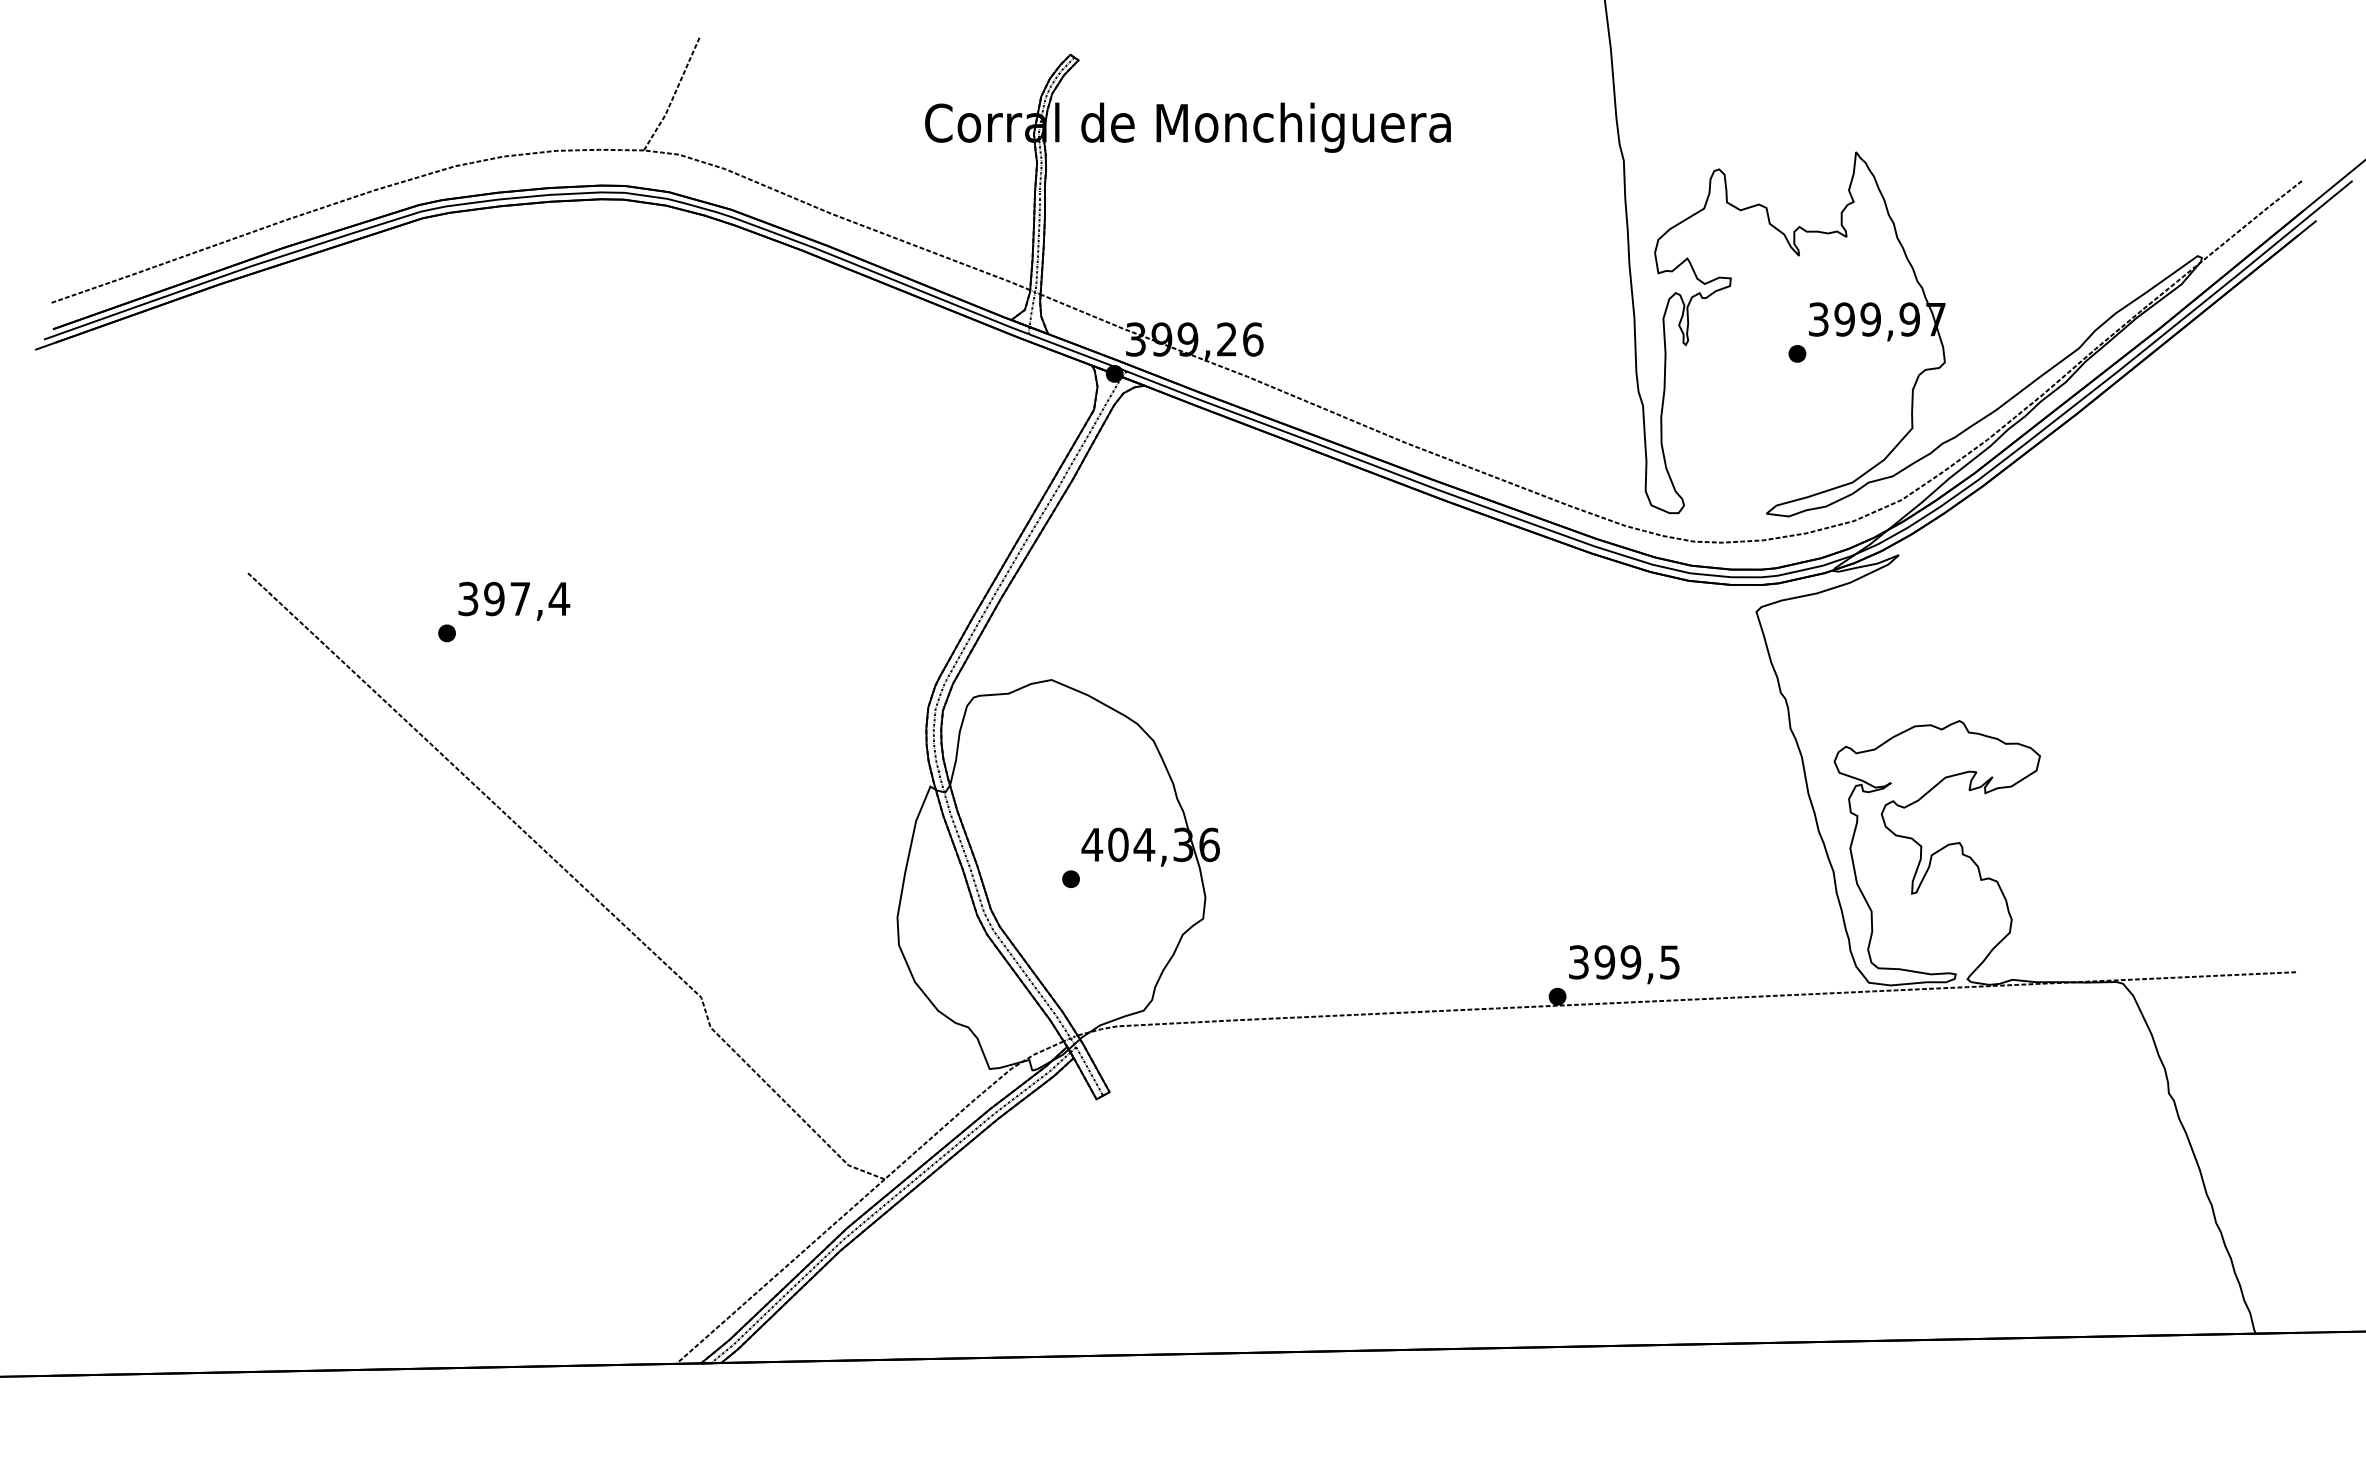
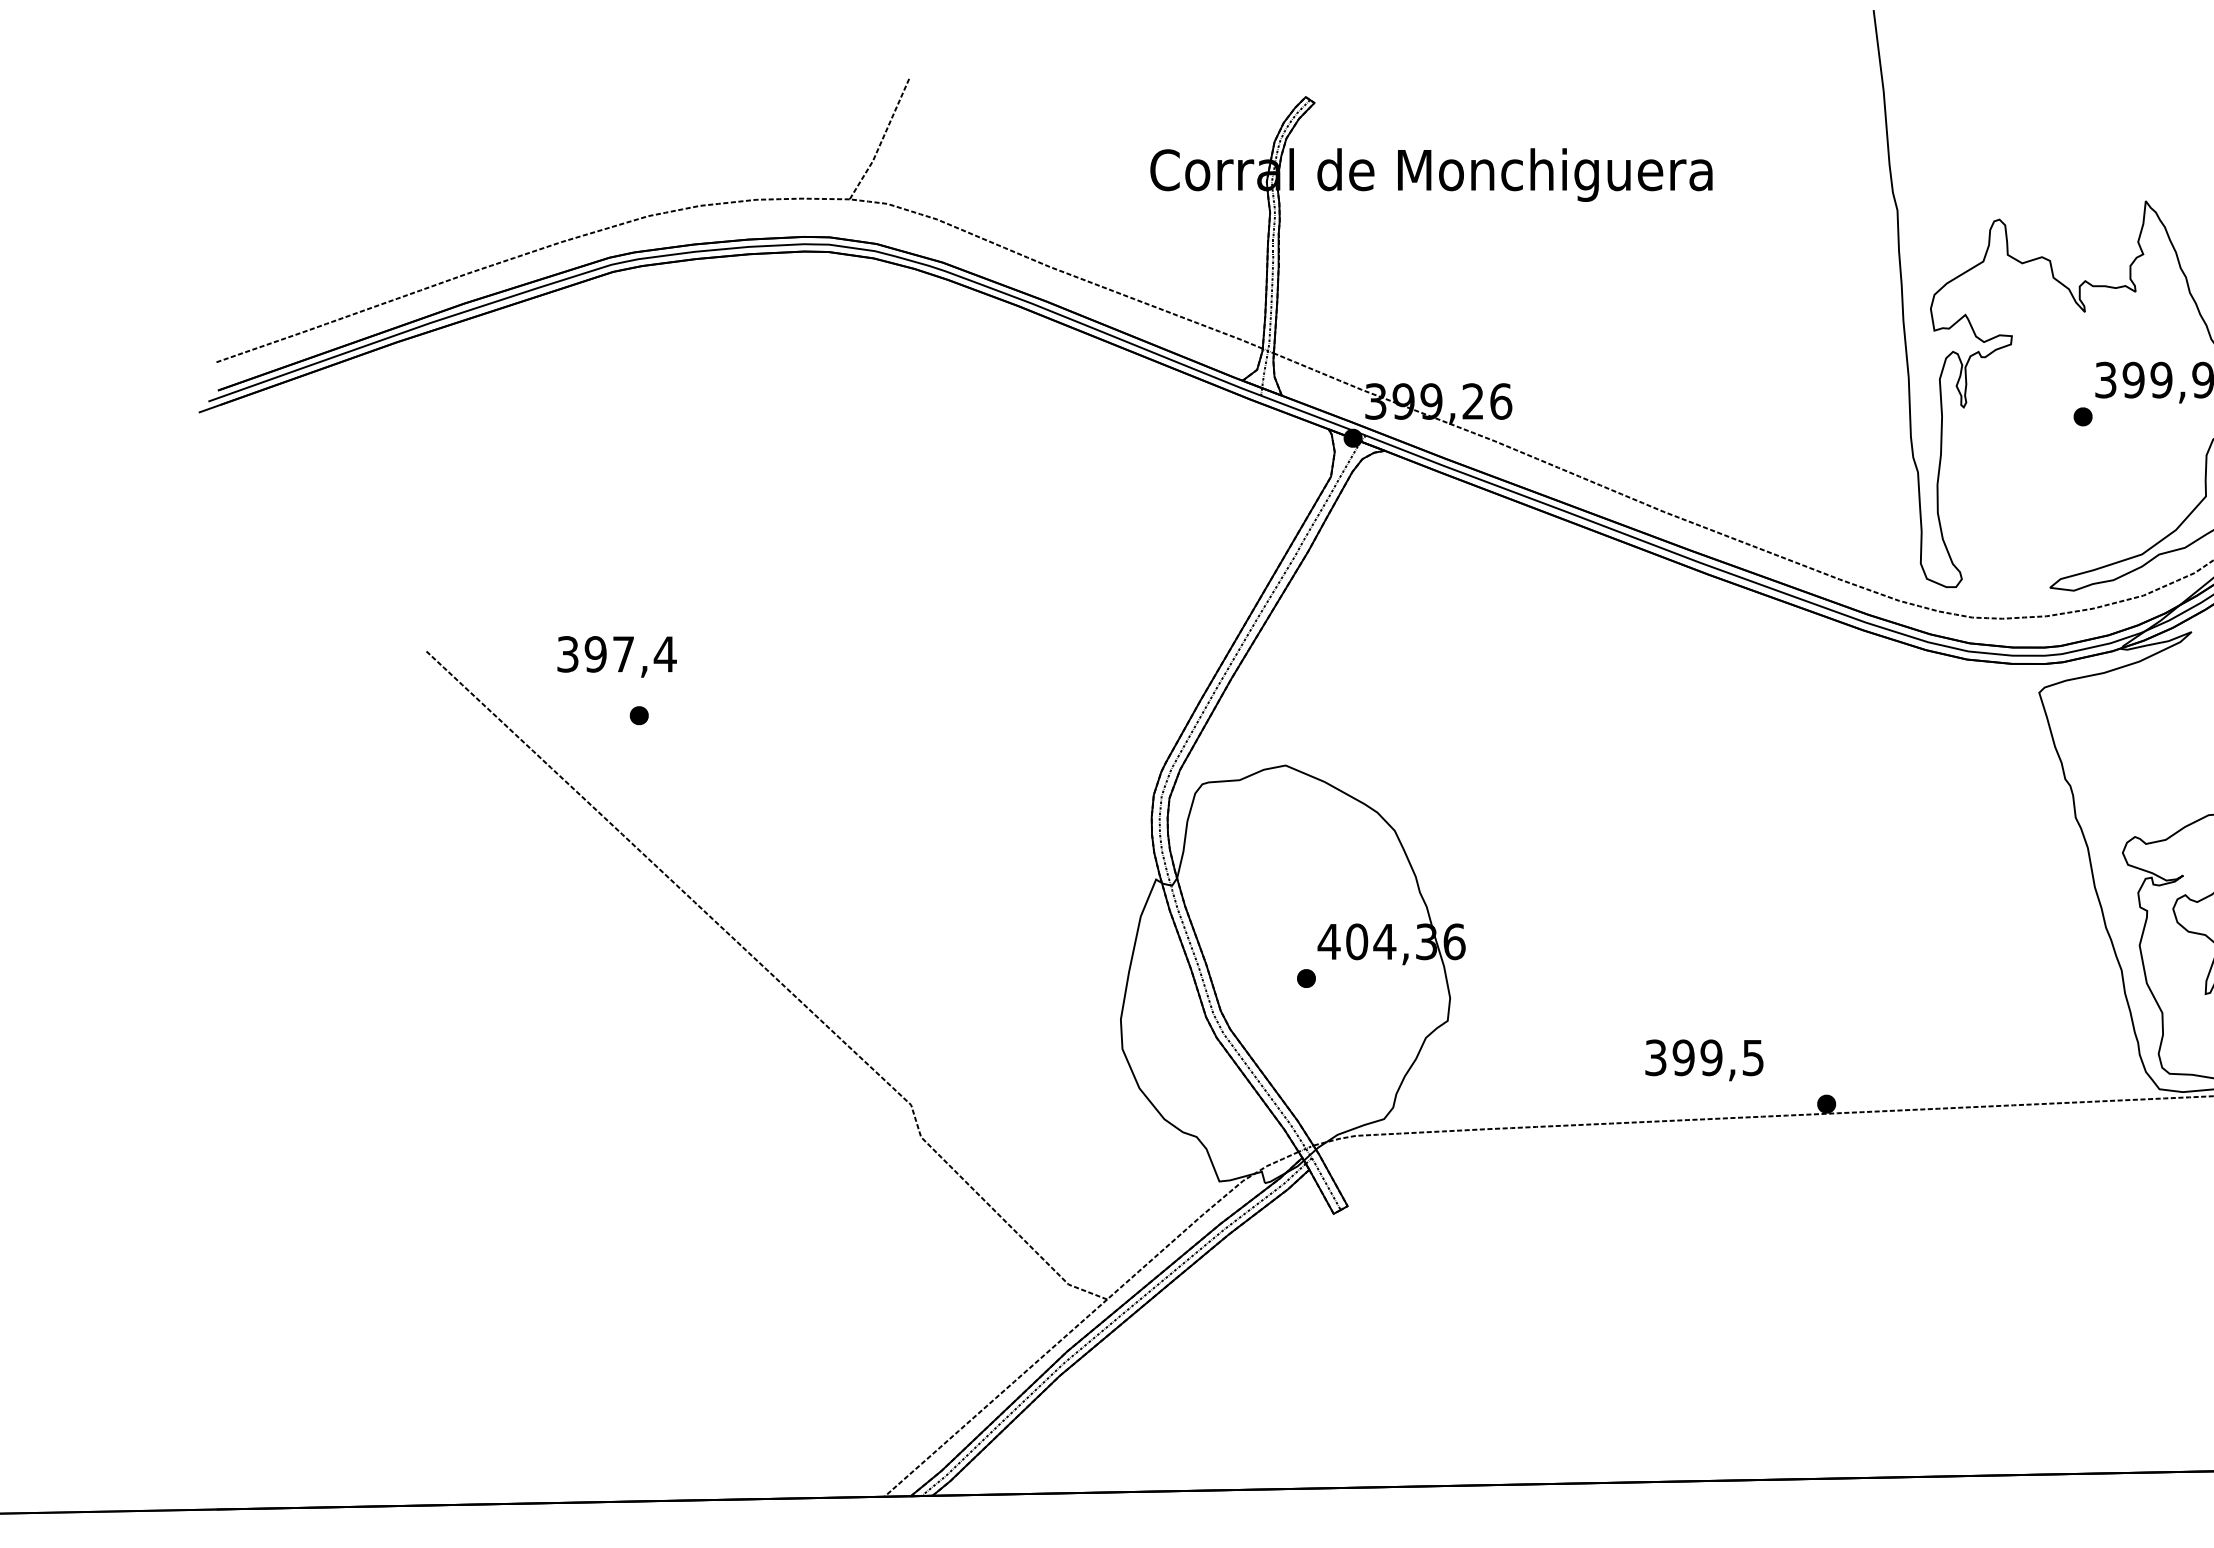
text: (514, 600) -> (617, 655), moved
text: (1624, 964) -> (1704, 1060), moved

